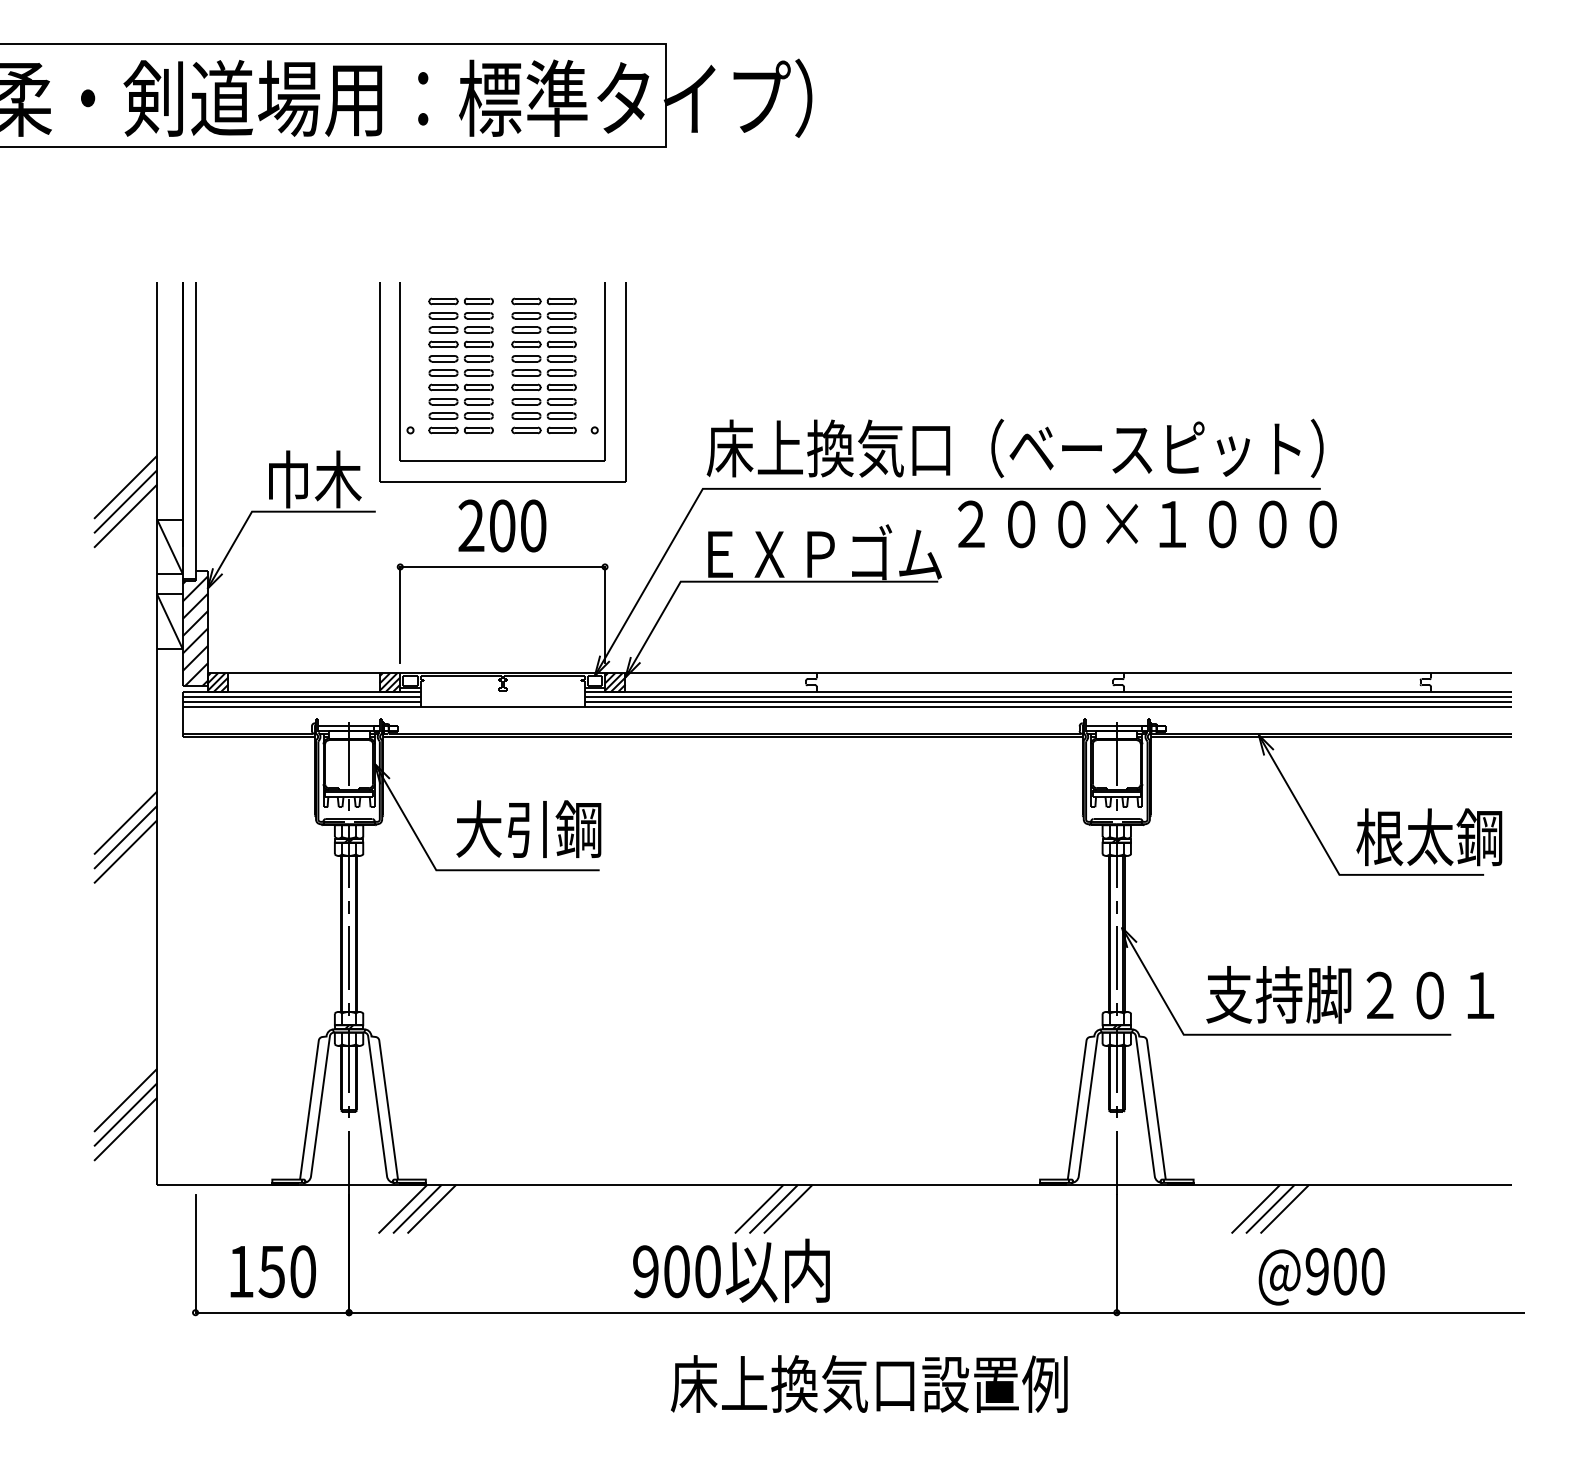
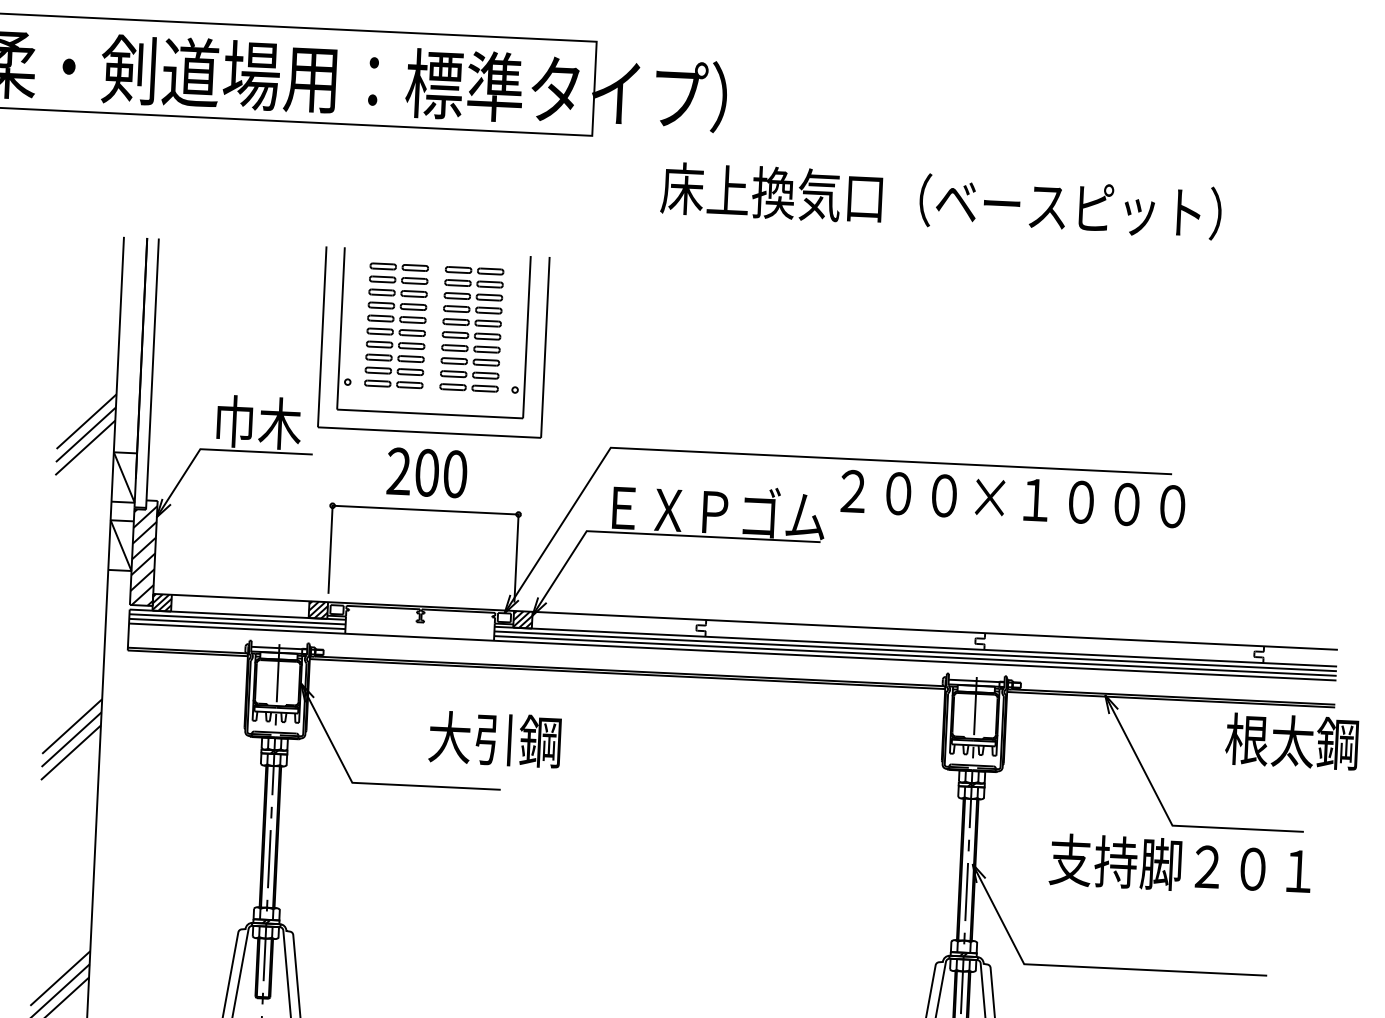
text: (1014, 448) -> (940, 200), moved
text: (528, 828) -> (494, 738), moved
text: (1429, 837) -> (1292, 741), moved
text: (1350, 994) -> (1180, 864), moved

